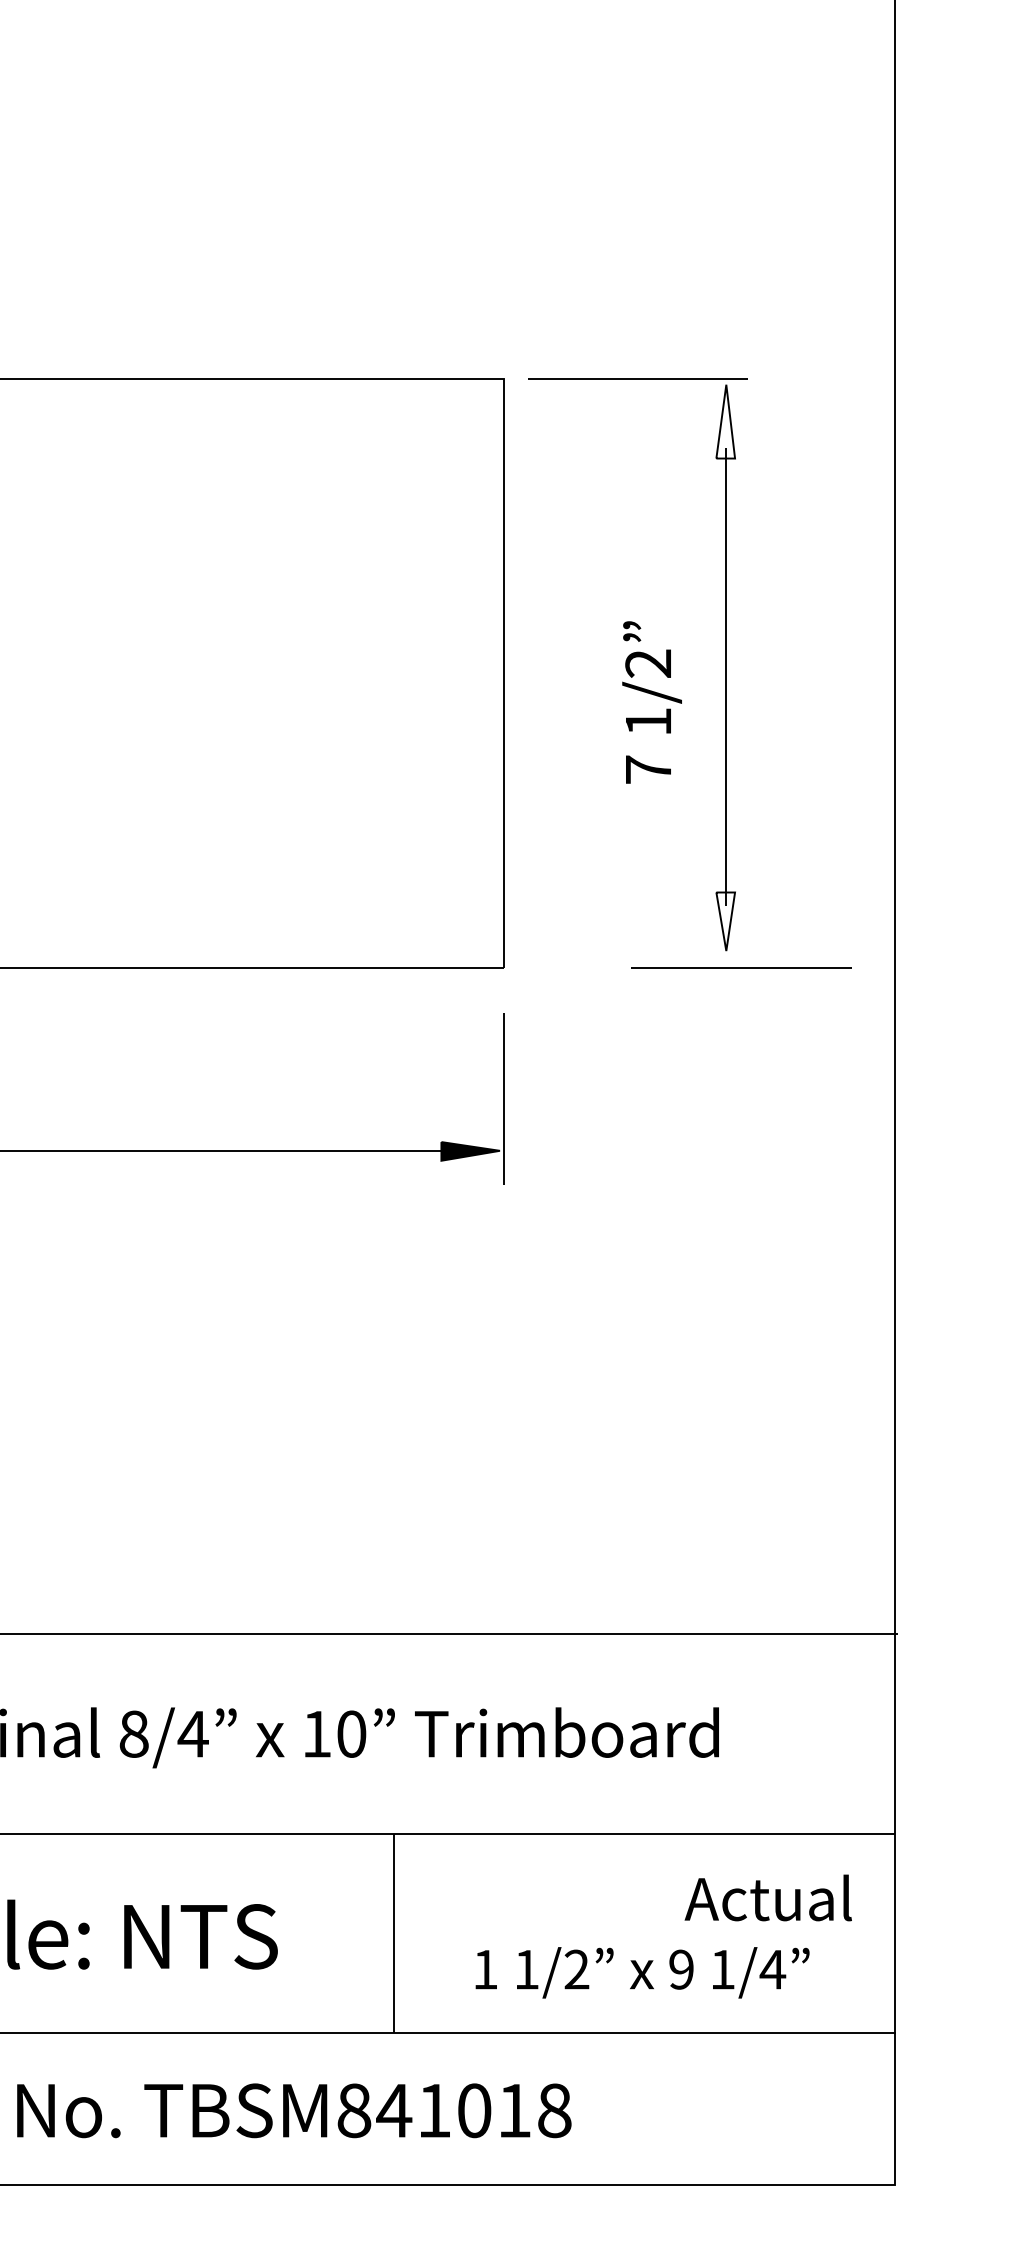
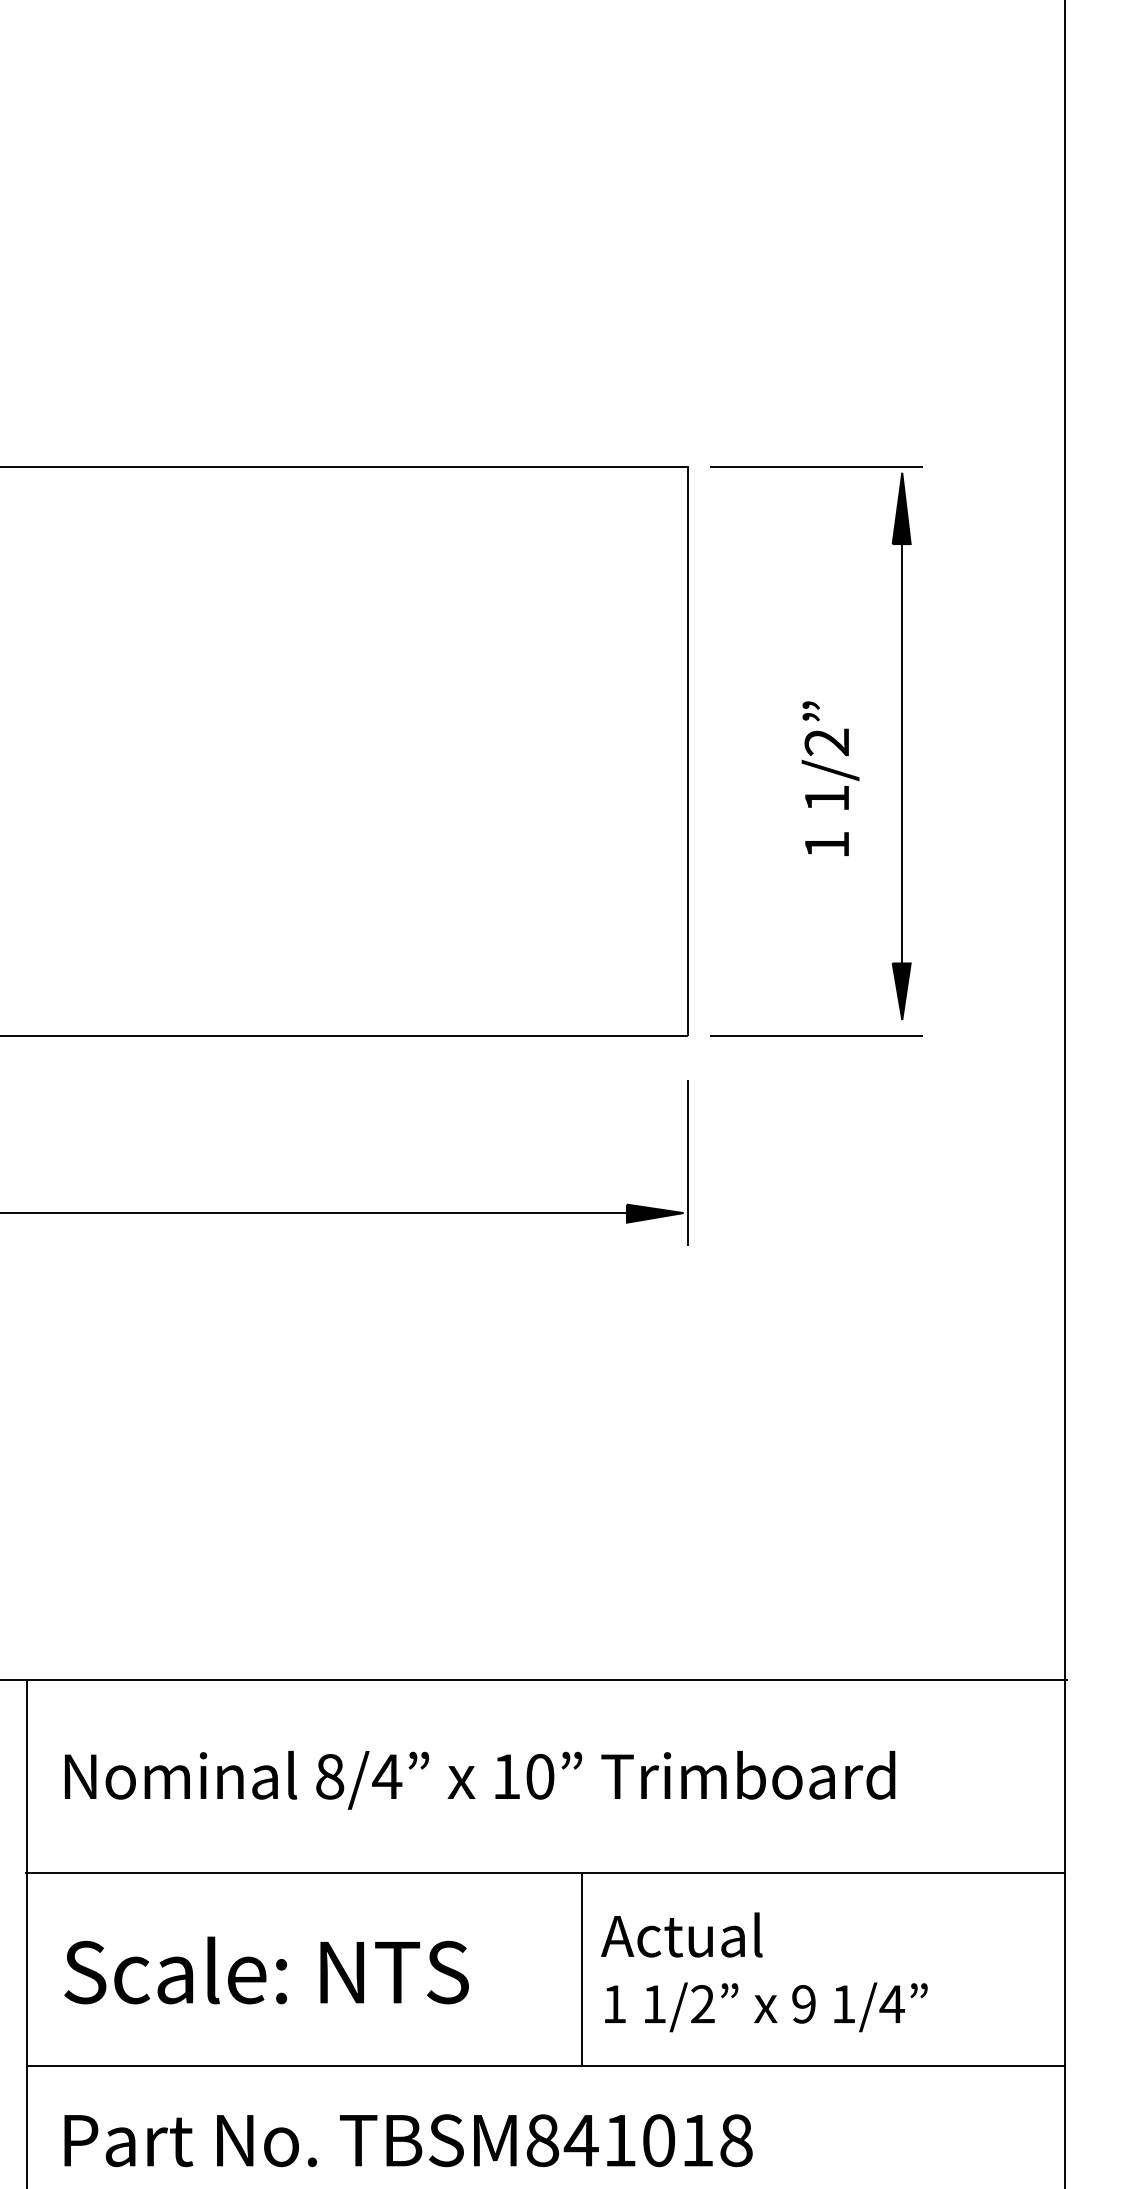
fill: (725, 421) -> (901, 508), added
text: (647, 769) -> (826, 844), 7 -> 1
fill: (725, 921) -> (901, 991), added
line: (741, 967) -> (816, 1035), moved
text: (767, 1897) -> (681, 1934), moved
text: (642, 1972) -> (766, 2007), moved

